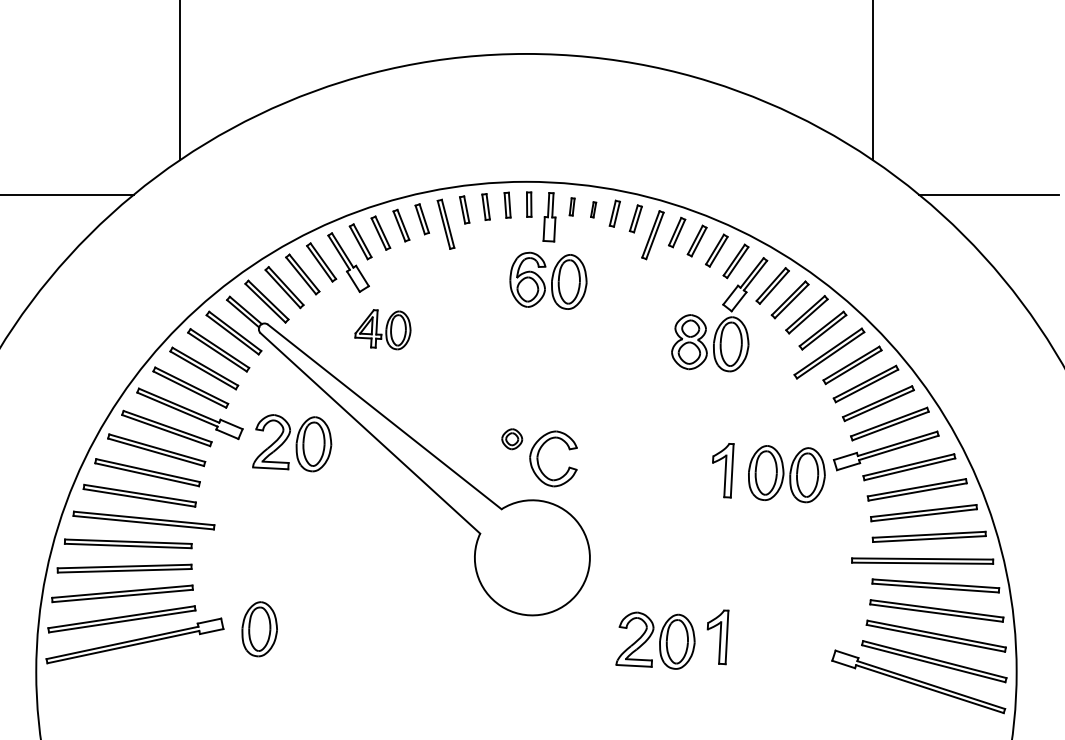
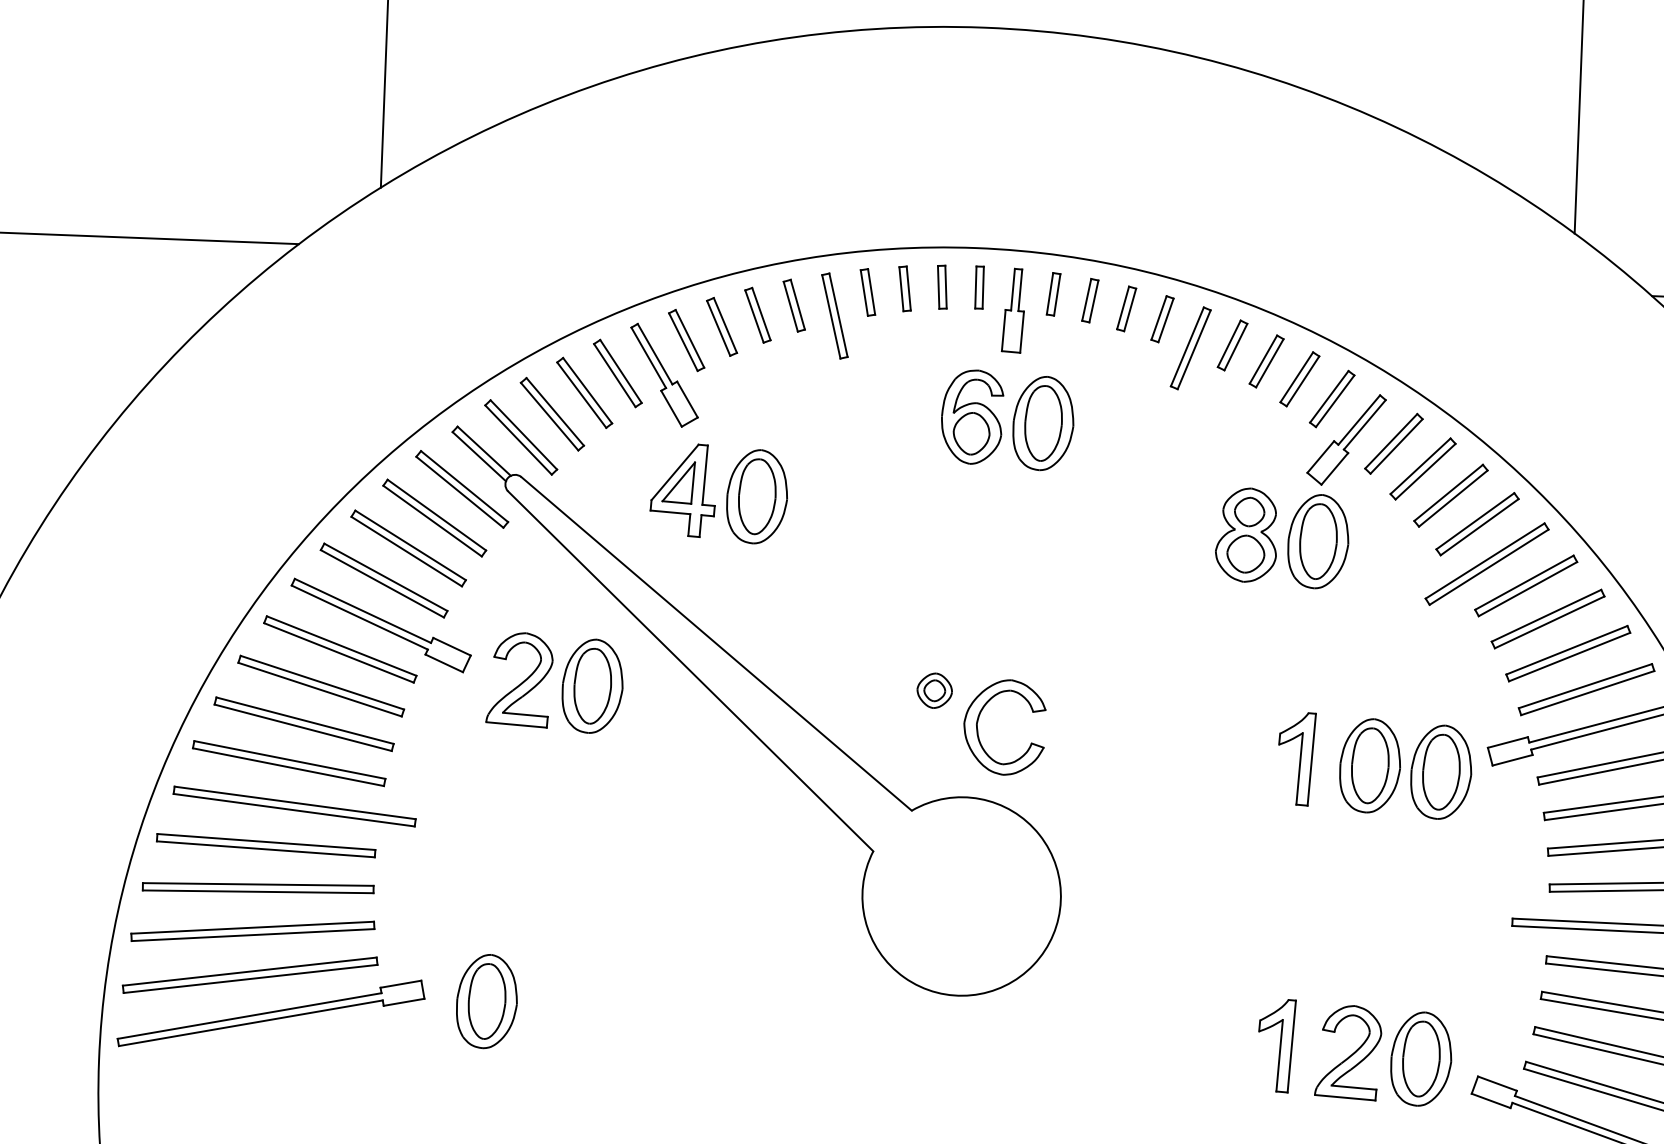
part: (571, 206) -> (1052, 293), size x1.43
part: (593, 209) -> (1090, 300), size x1.67
part: (382, 329) -> (718, 493), size x1.43
part: (655, 640) -> (1383, 1055), moved

